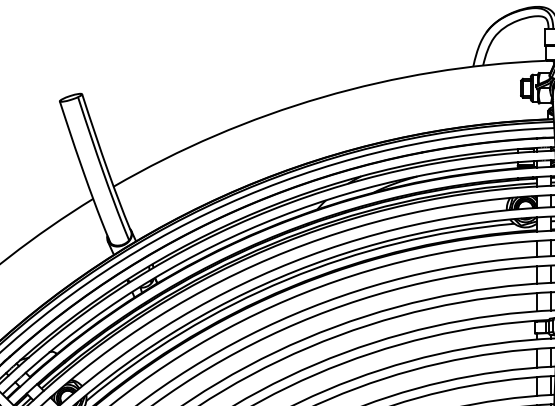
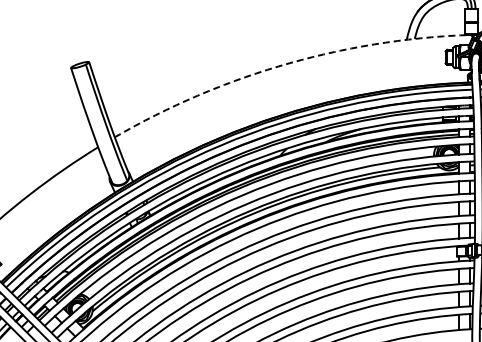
arc: (322, 96) -> (284, 64), solid -> dashed

